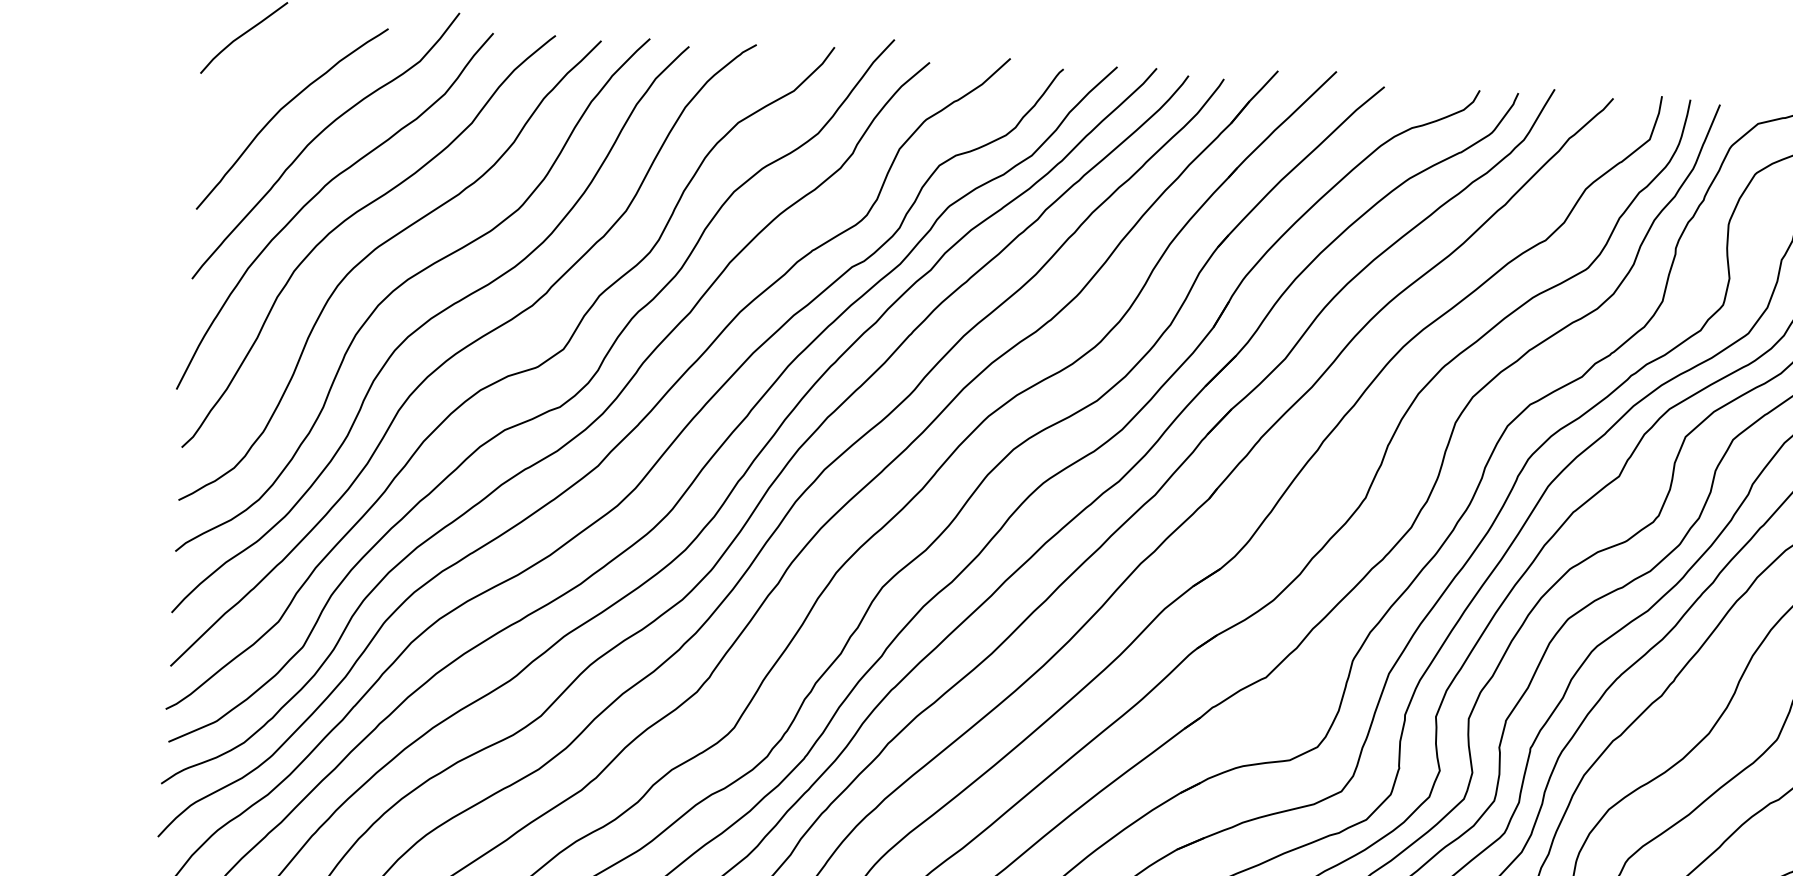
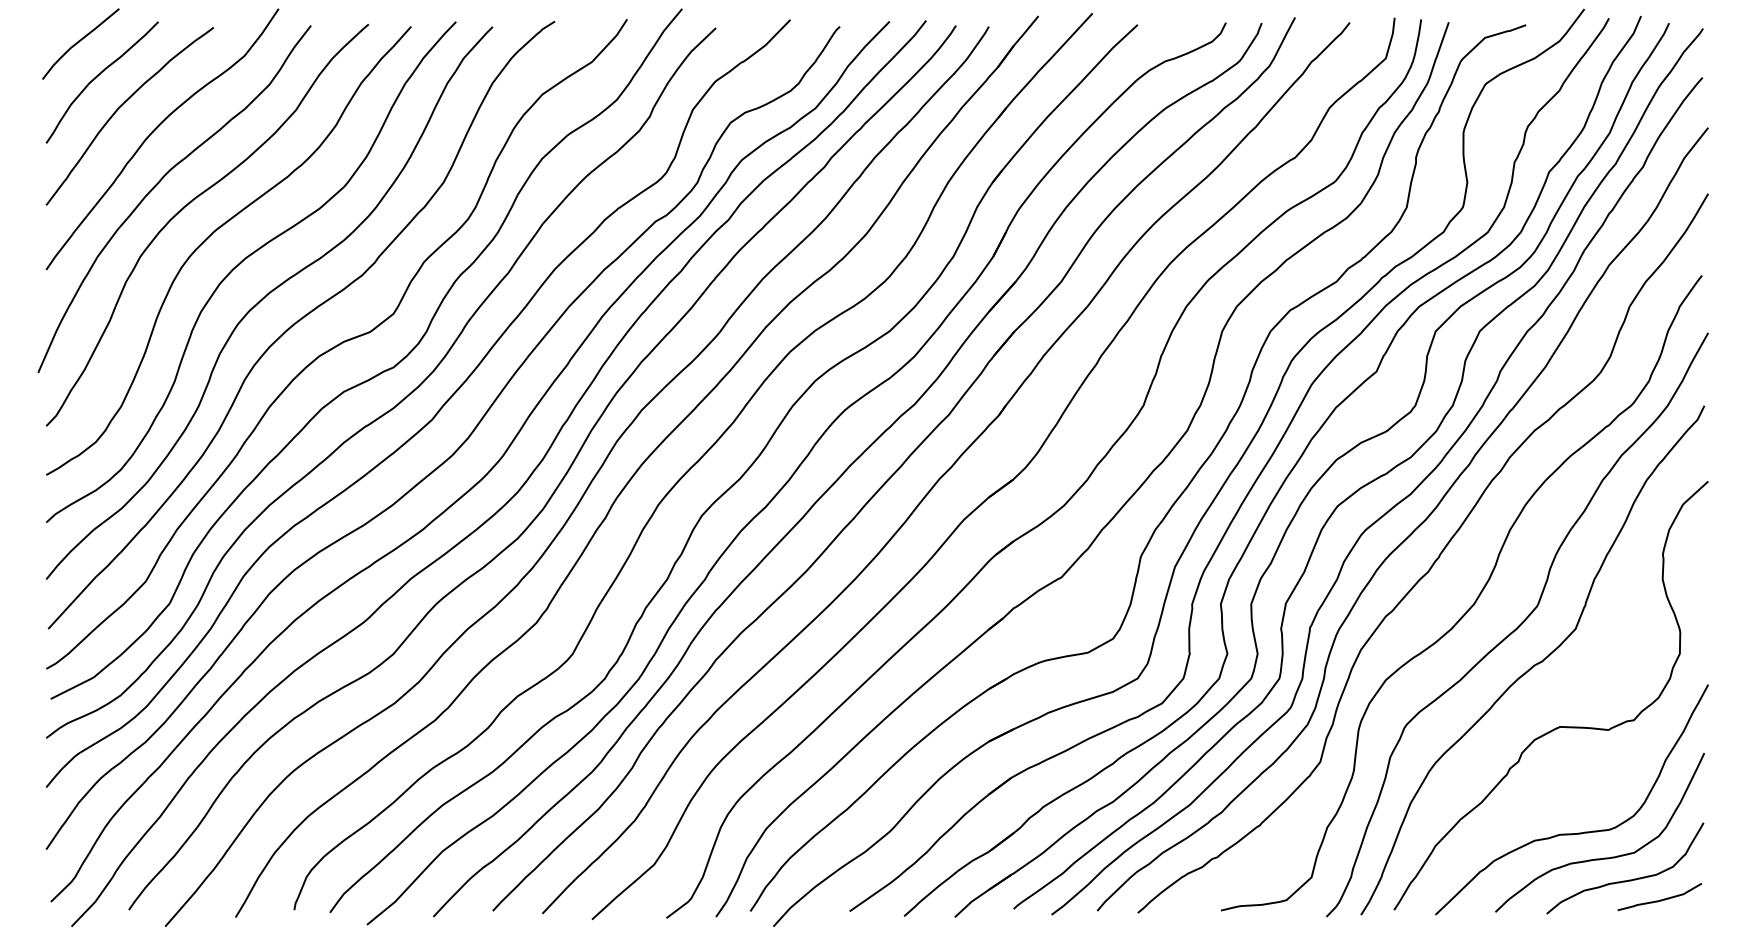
curve: (259, 75) -> (97, 77), added

